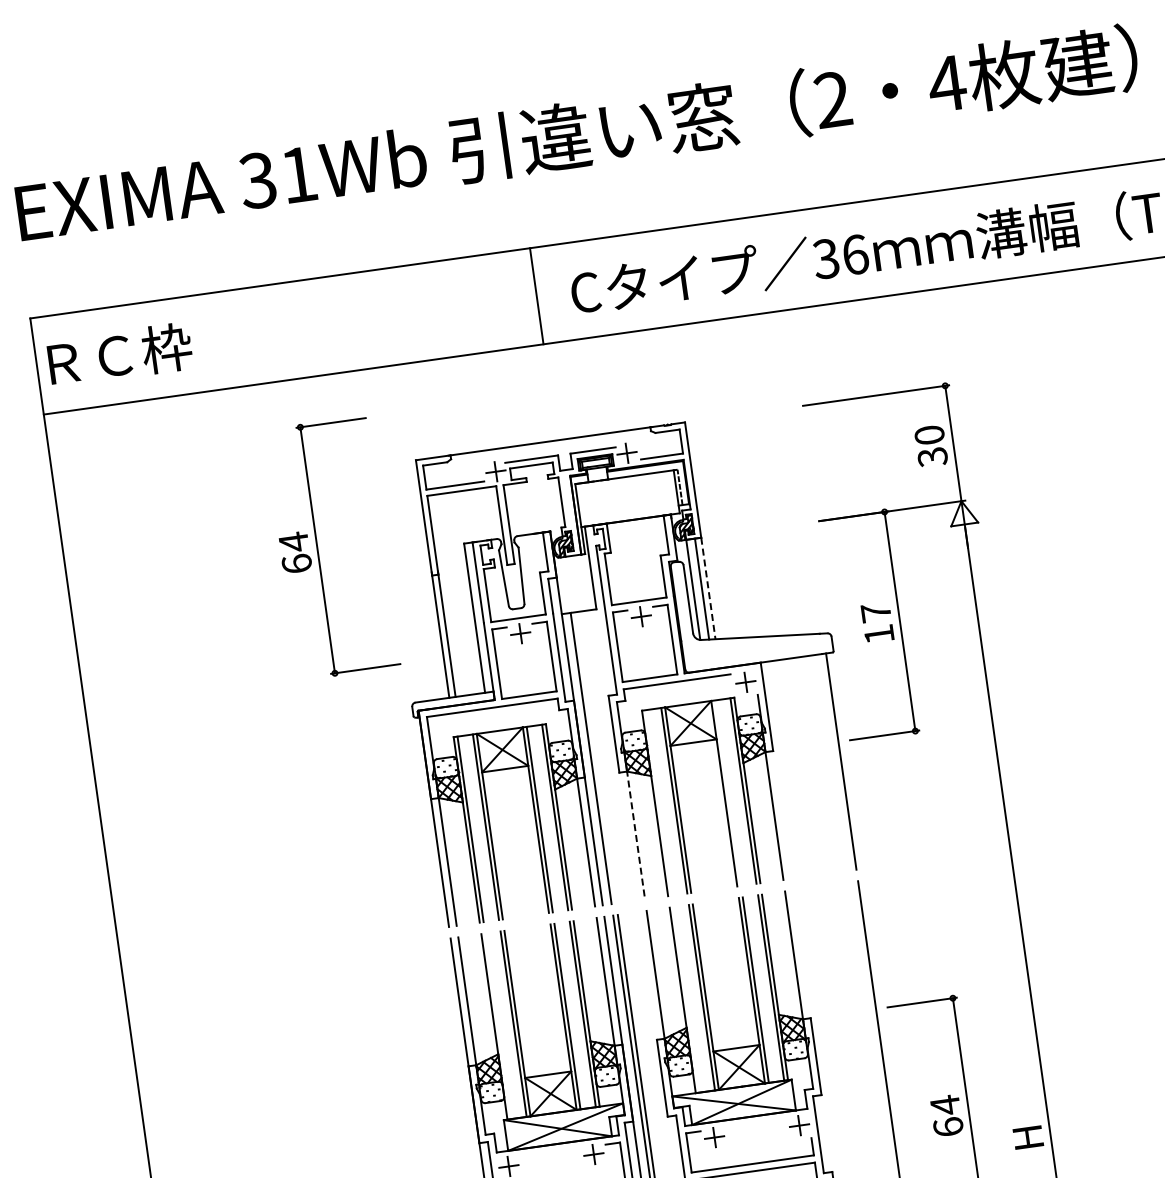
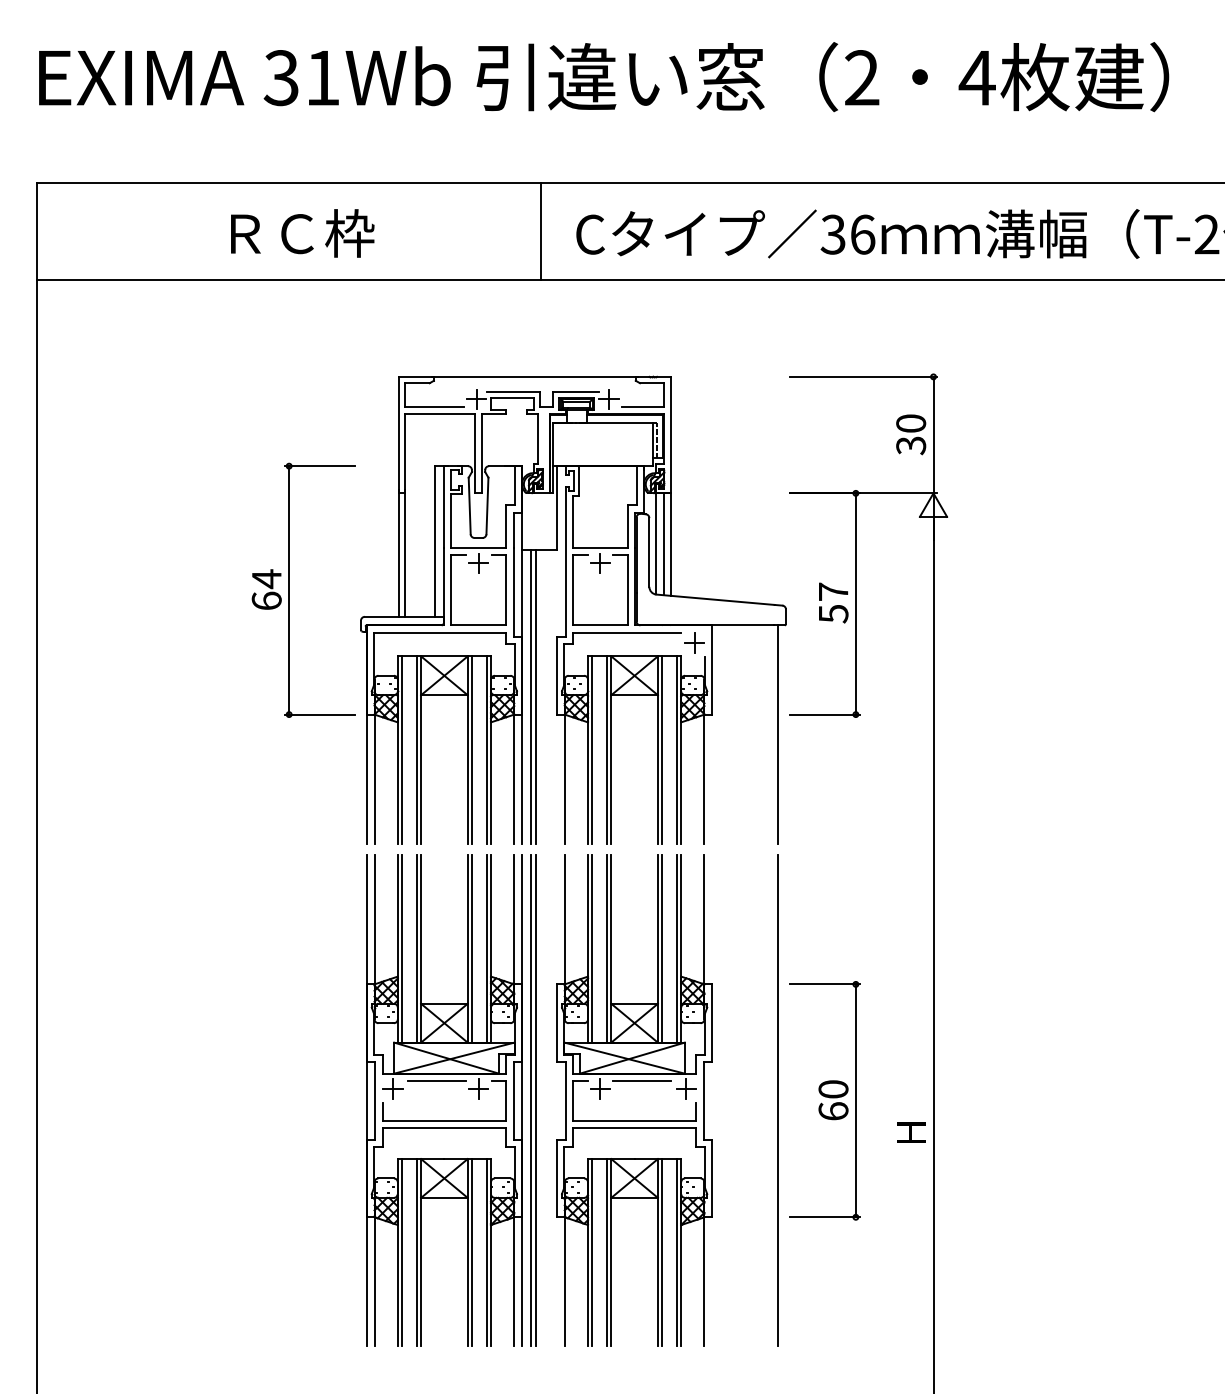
text: (119, 355) -> (302, 233), moved
part: (317, 549) -> (289, 589), moved
line: (708, 589) -> (670, 545), dashed -> solid
text: (879, 635) -> (833, 614), 17 -> 57
line: (595, 757) -> (535, 696), added
line: (727, 792) -> (661, 749), added
line: (658, 802) -> (591, 749), added
line: (635, 834) -> (564, 778), dashed -> solid
line: (686, 999) -> (591, 948), added
line: (497, 1025) -> (401, 948), added
text: (945, 1105) -> (833, 1089), 64 -> 60
line: (755, 1124) -> (642, 1081), added
line: (551, 1152) -> (436, 1081), added

